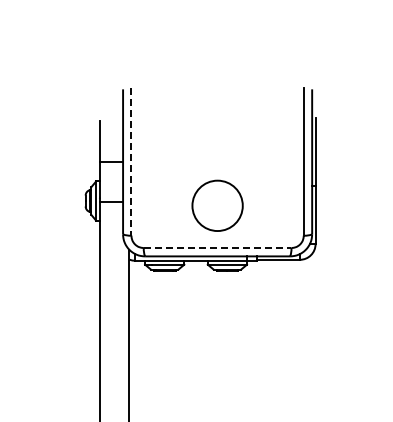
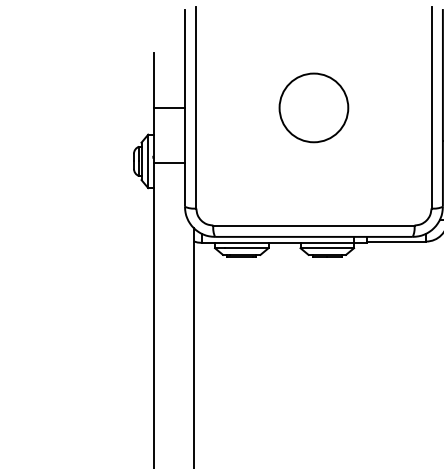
line: (131, 161) -> (196, 107), dashed -> solid
circle: (217, 205) -> (313, 107), moved
line: (217, 248) -> (313, 226), dashed -> solid

